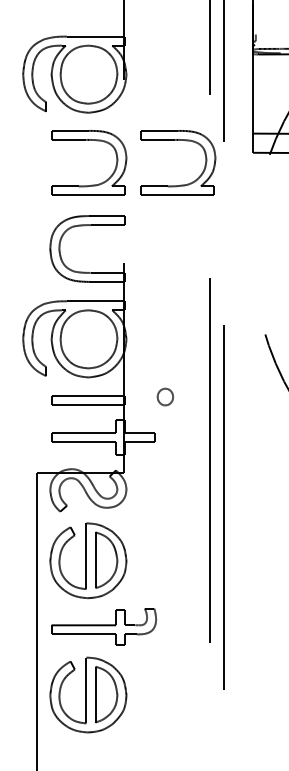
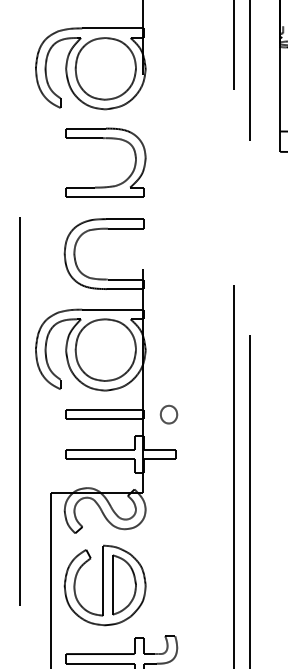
part: (178, 140) -> (200, 138), removed
part: (164, 396) -> (168, 414), moved
line: (8, 415) -> (20, 431), added

